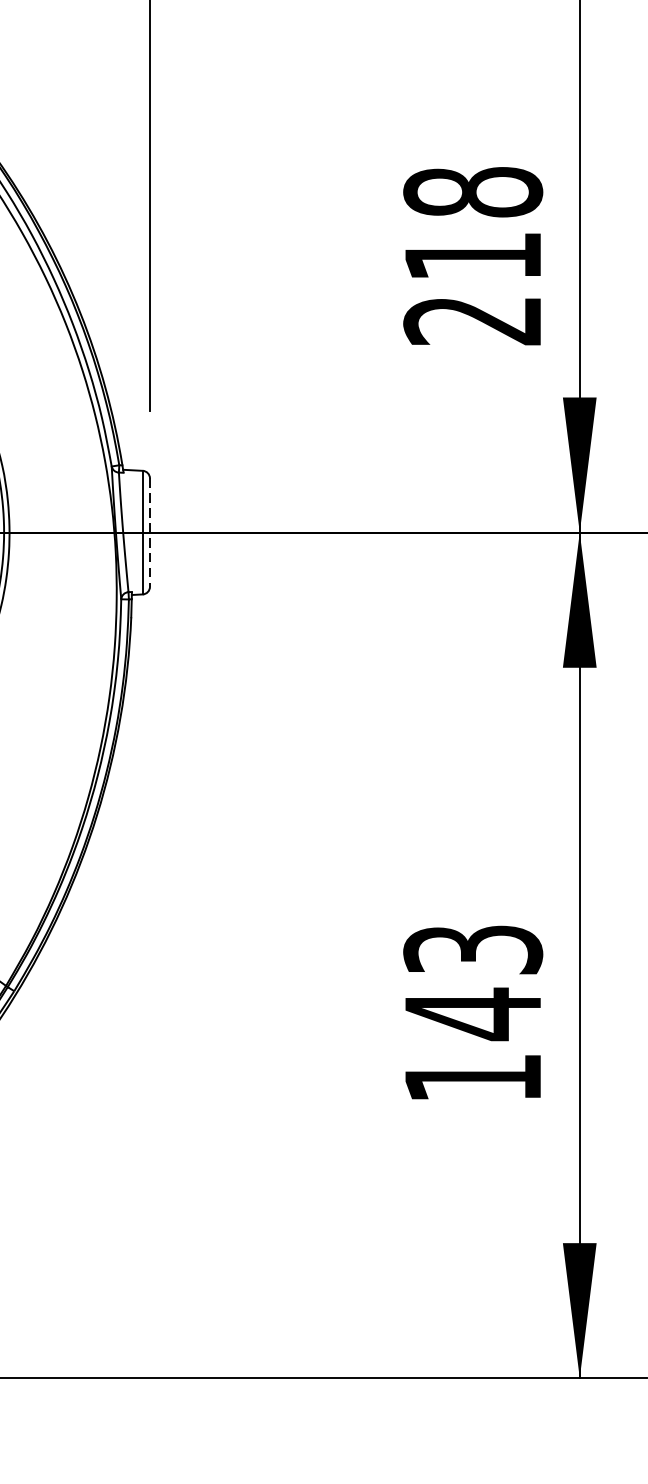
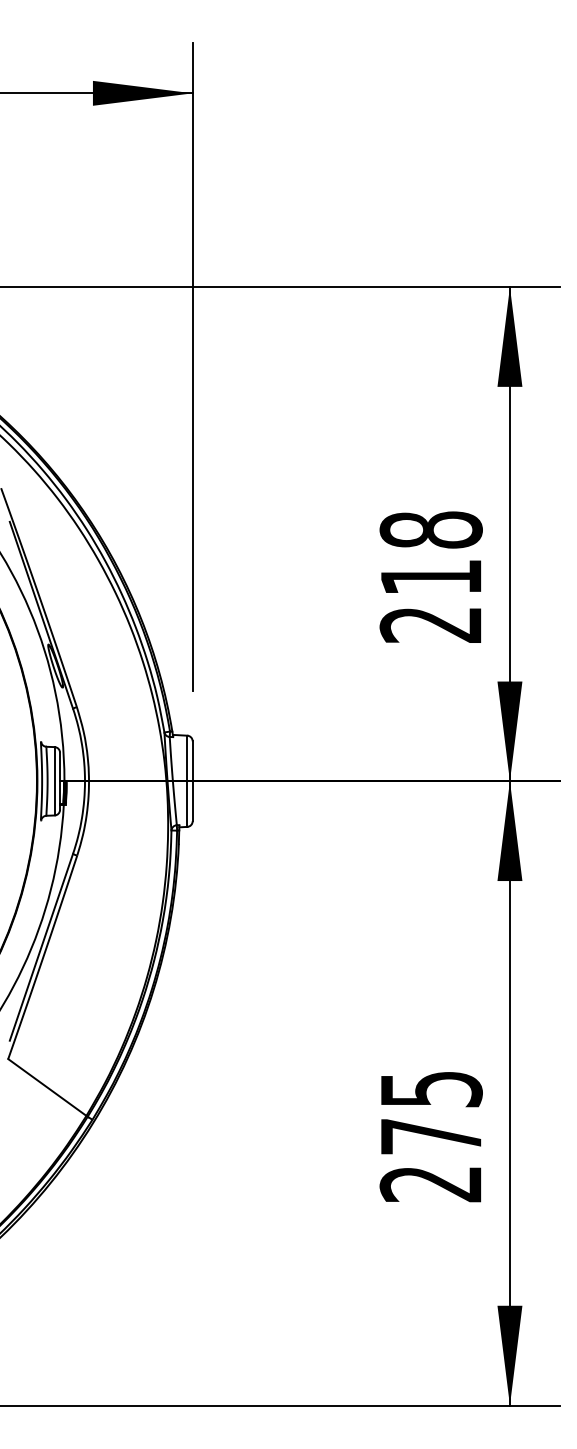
line: (149, 532) -> (192, 781), dashed -> solid
text: (472, 1013) -> (430, 1136), 143 -> 275

